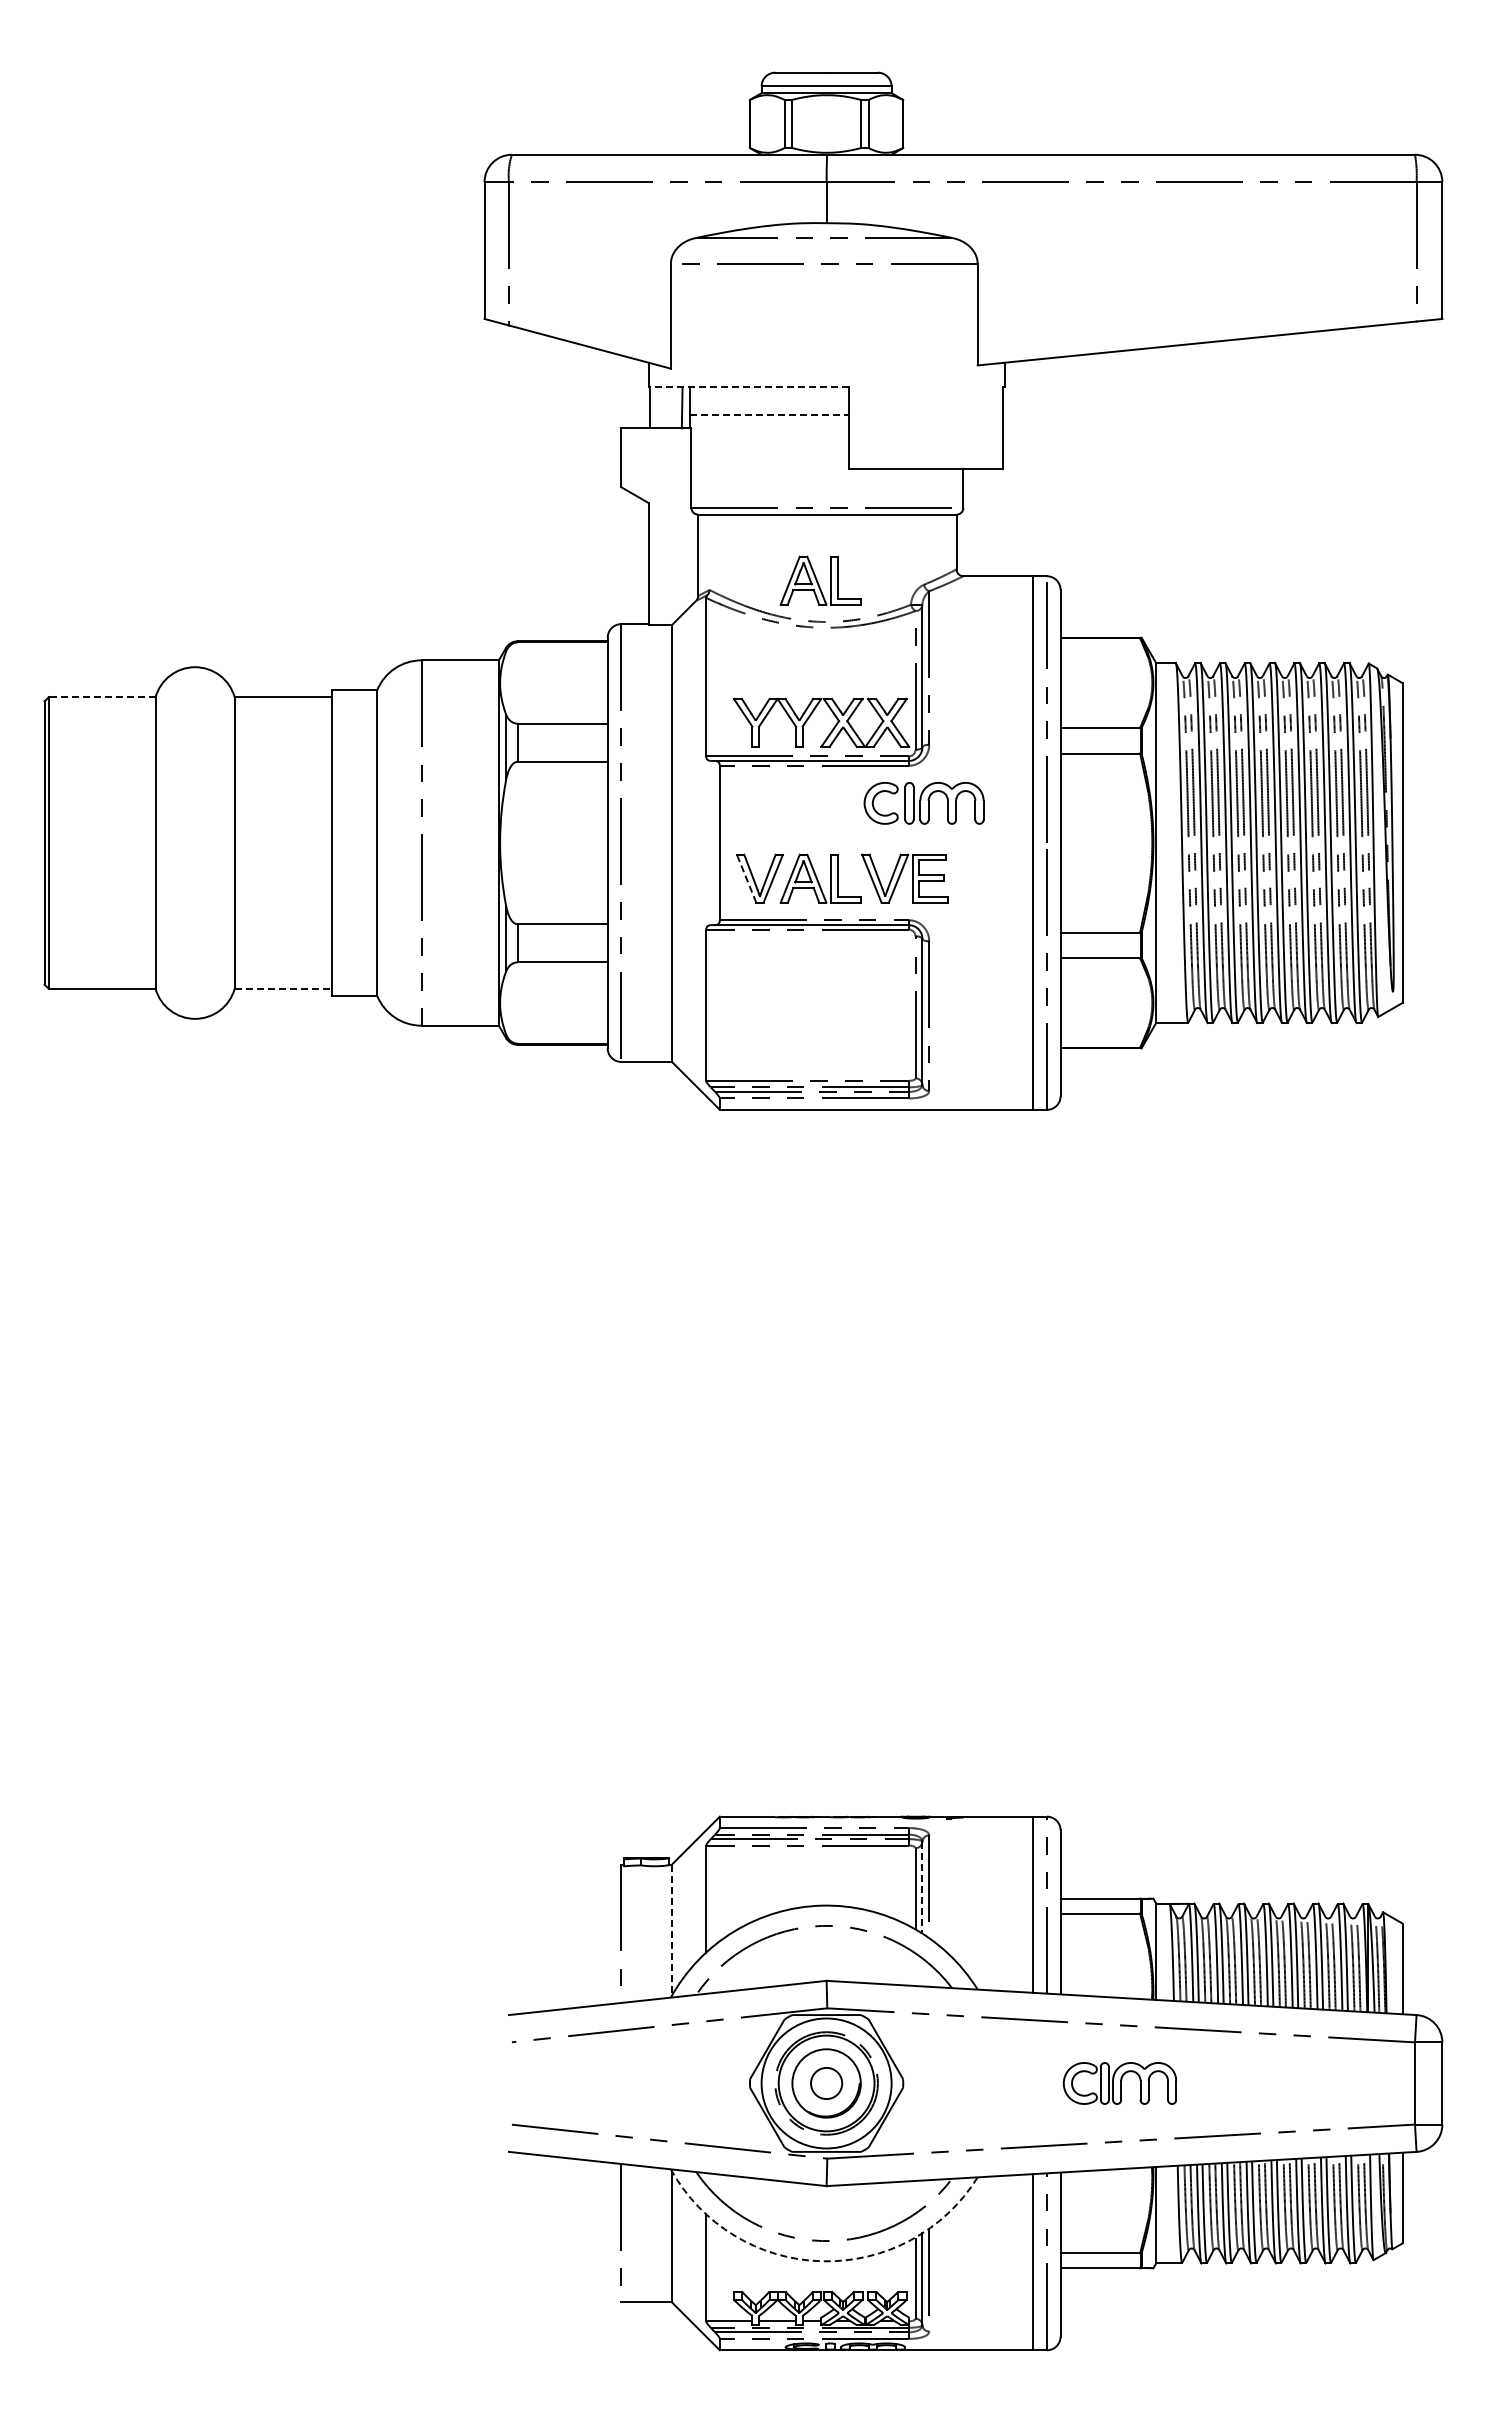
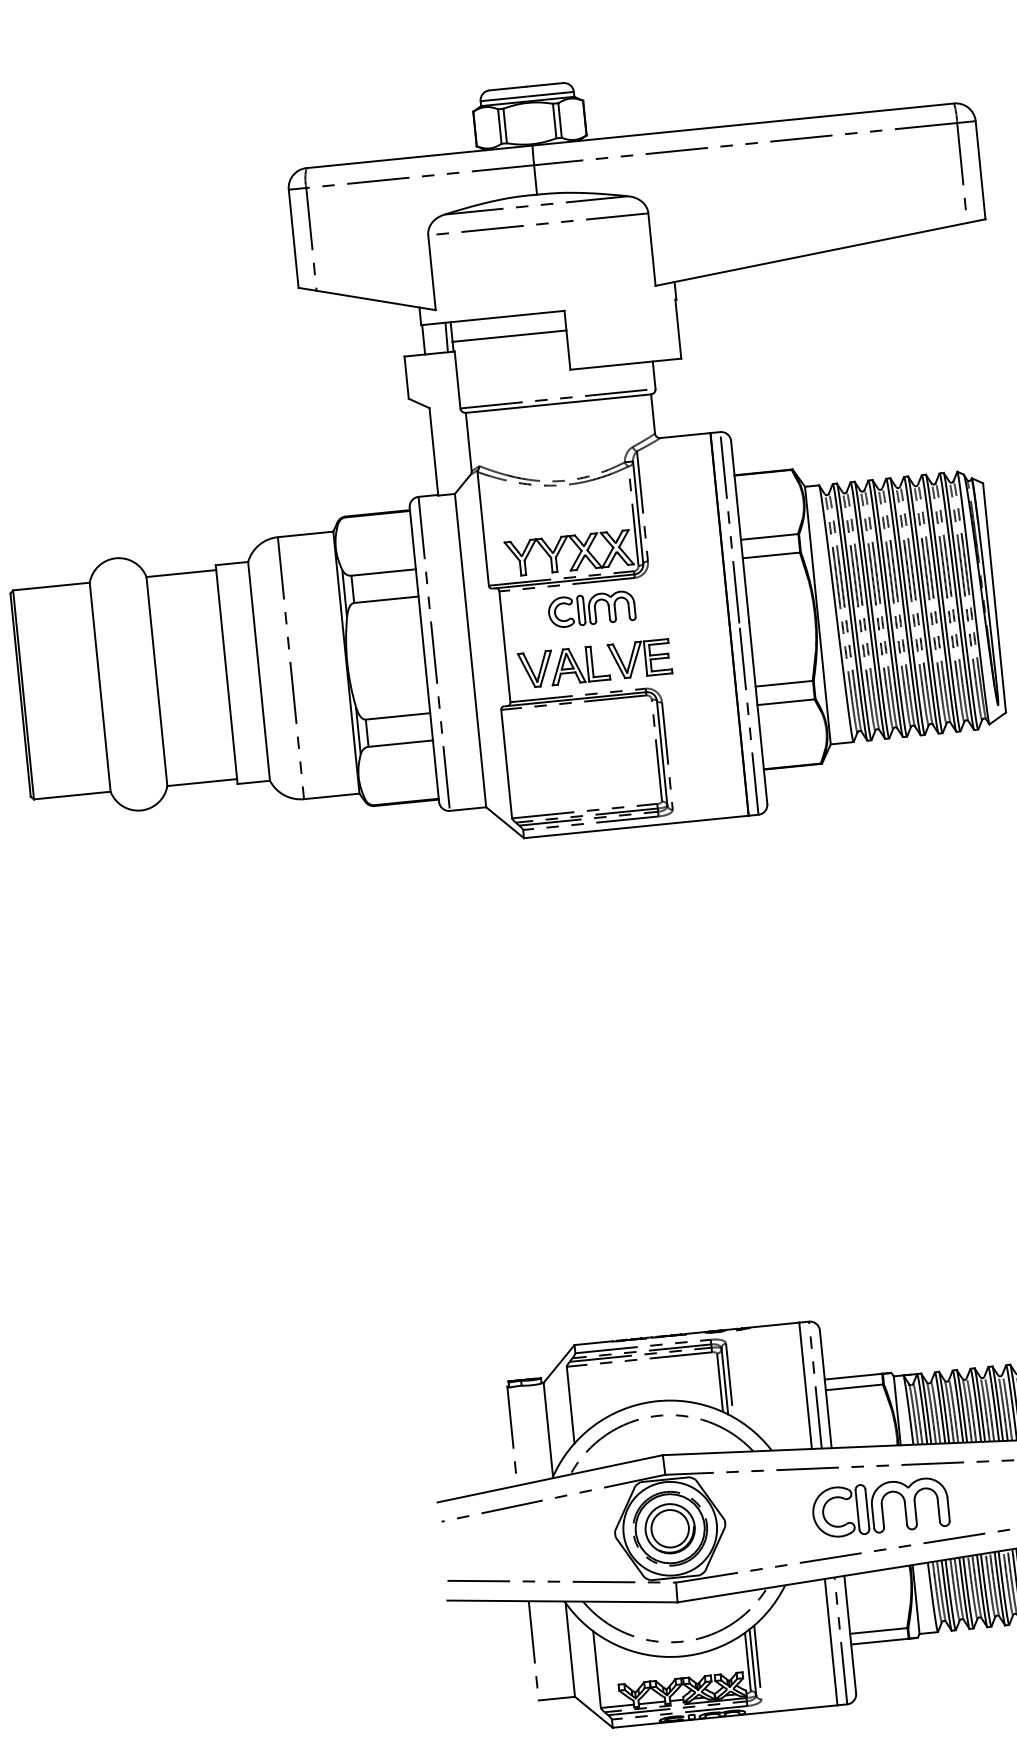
line: (748, 387) -> (492, 318), dashed -> solid
line: (769, 414) -> (509, 335), dashed -> solid
part: (820, 580) -> (558, 451), removed
line: (101, 697) -> (50, 586), dashed -> solid
part: (923, 803) -> (591, 609), moved
line: (746, 878) -> (526, 670), dashed -> solid
line: (283, 988) -> (202, 782), dashed -> solid
line: (922, 1887) -> (724, 1381), dashed -> solid
line: (672, 1930) -> (548, 1430), dashed -> solid
circle: (826, 2083) -> (670, 1528), size x1.67
part: (1119, 2083) -> (880, 1507), size x1.67
arc: (821, 2261) -> (679, 1656), dashed -> solid

